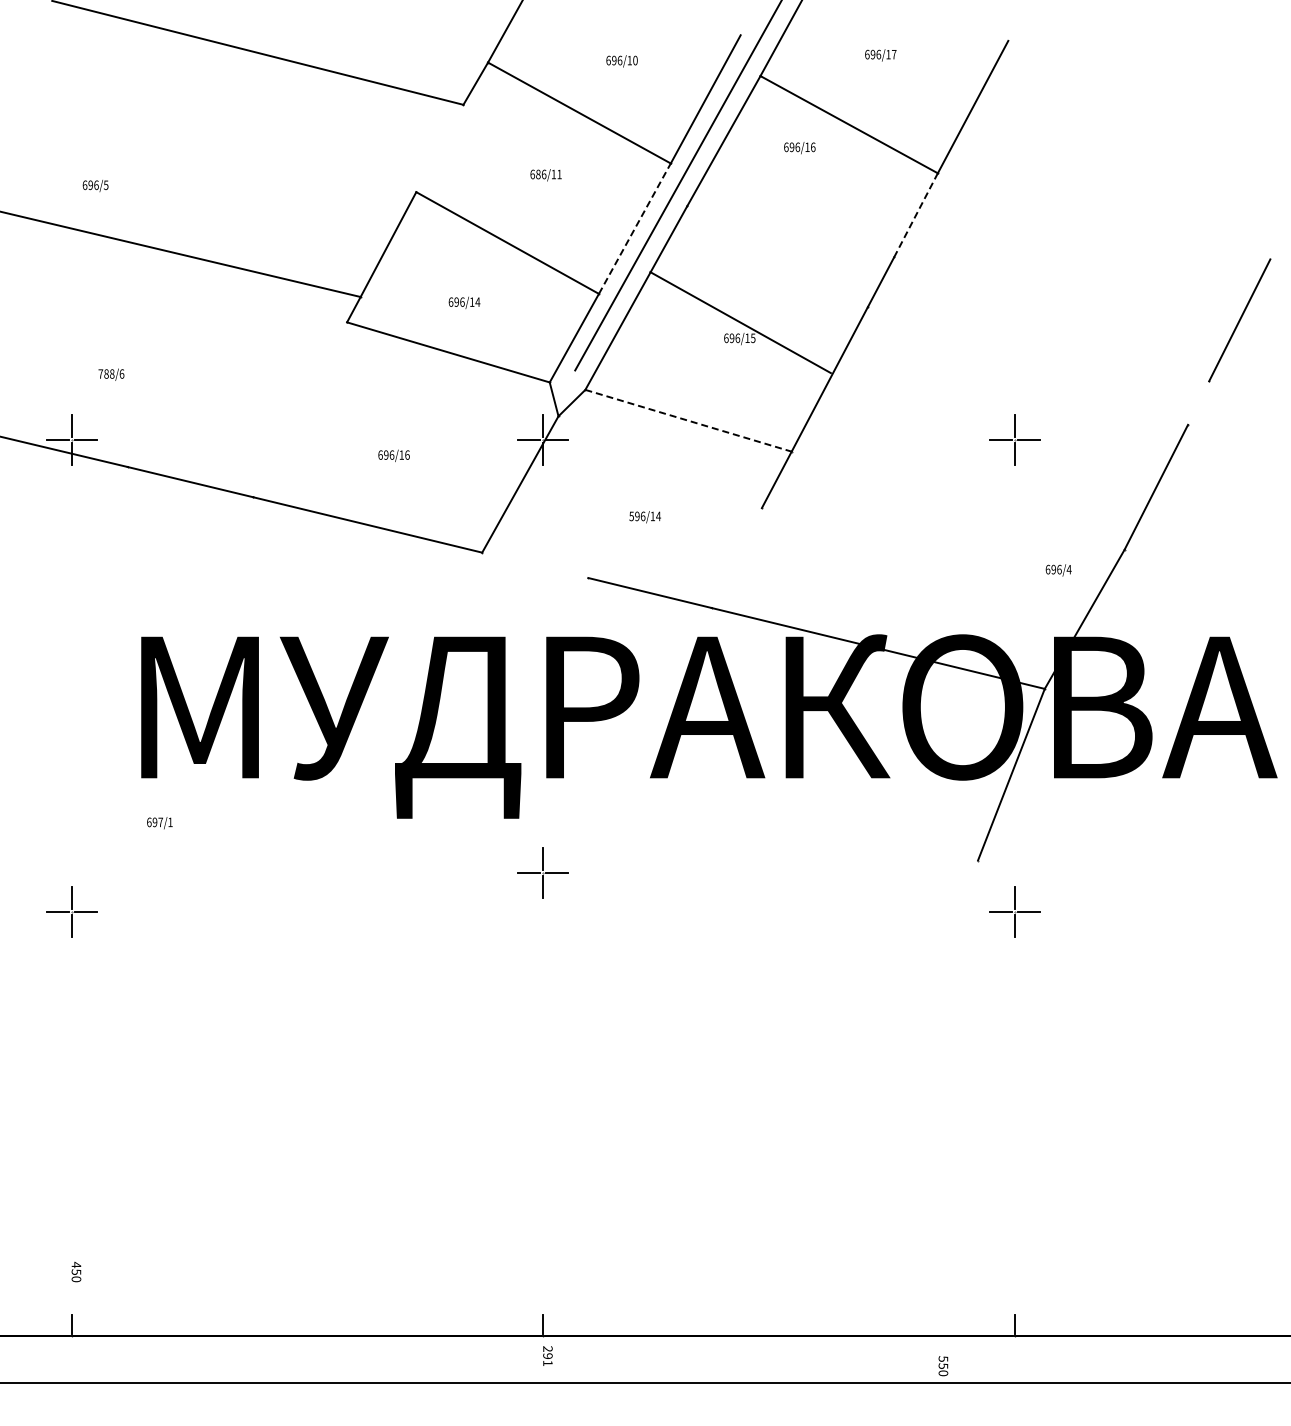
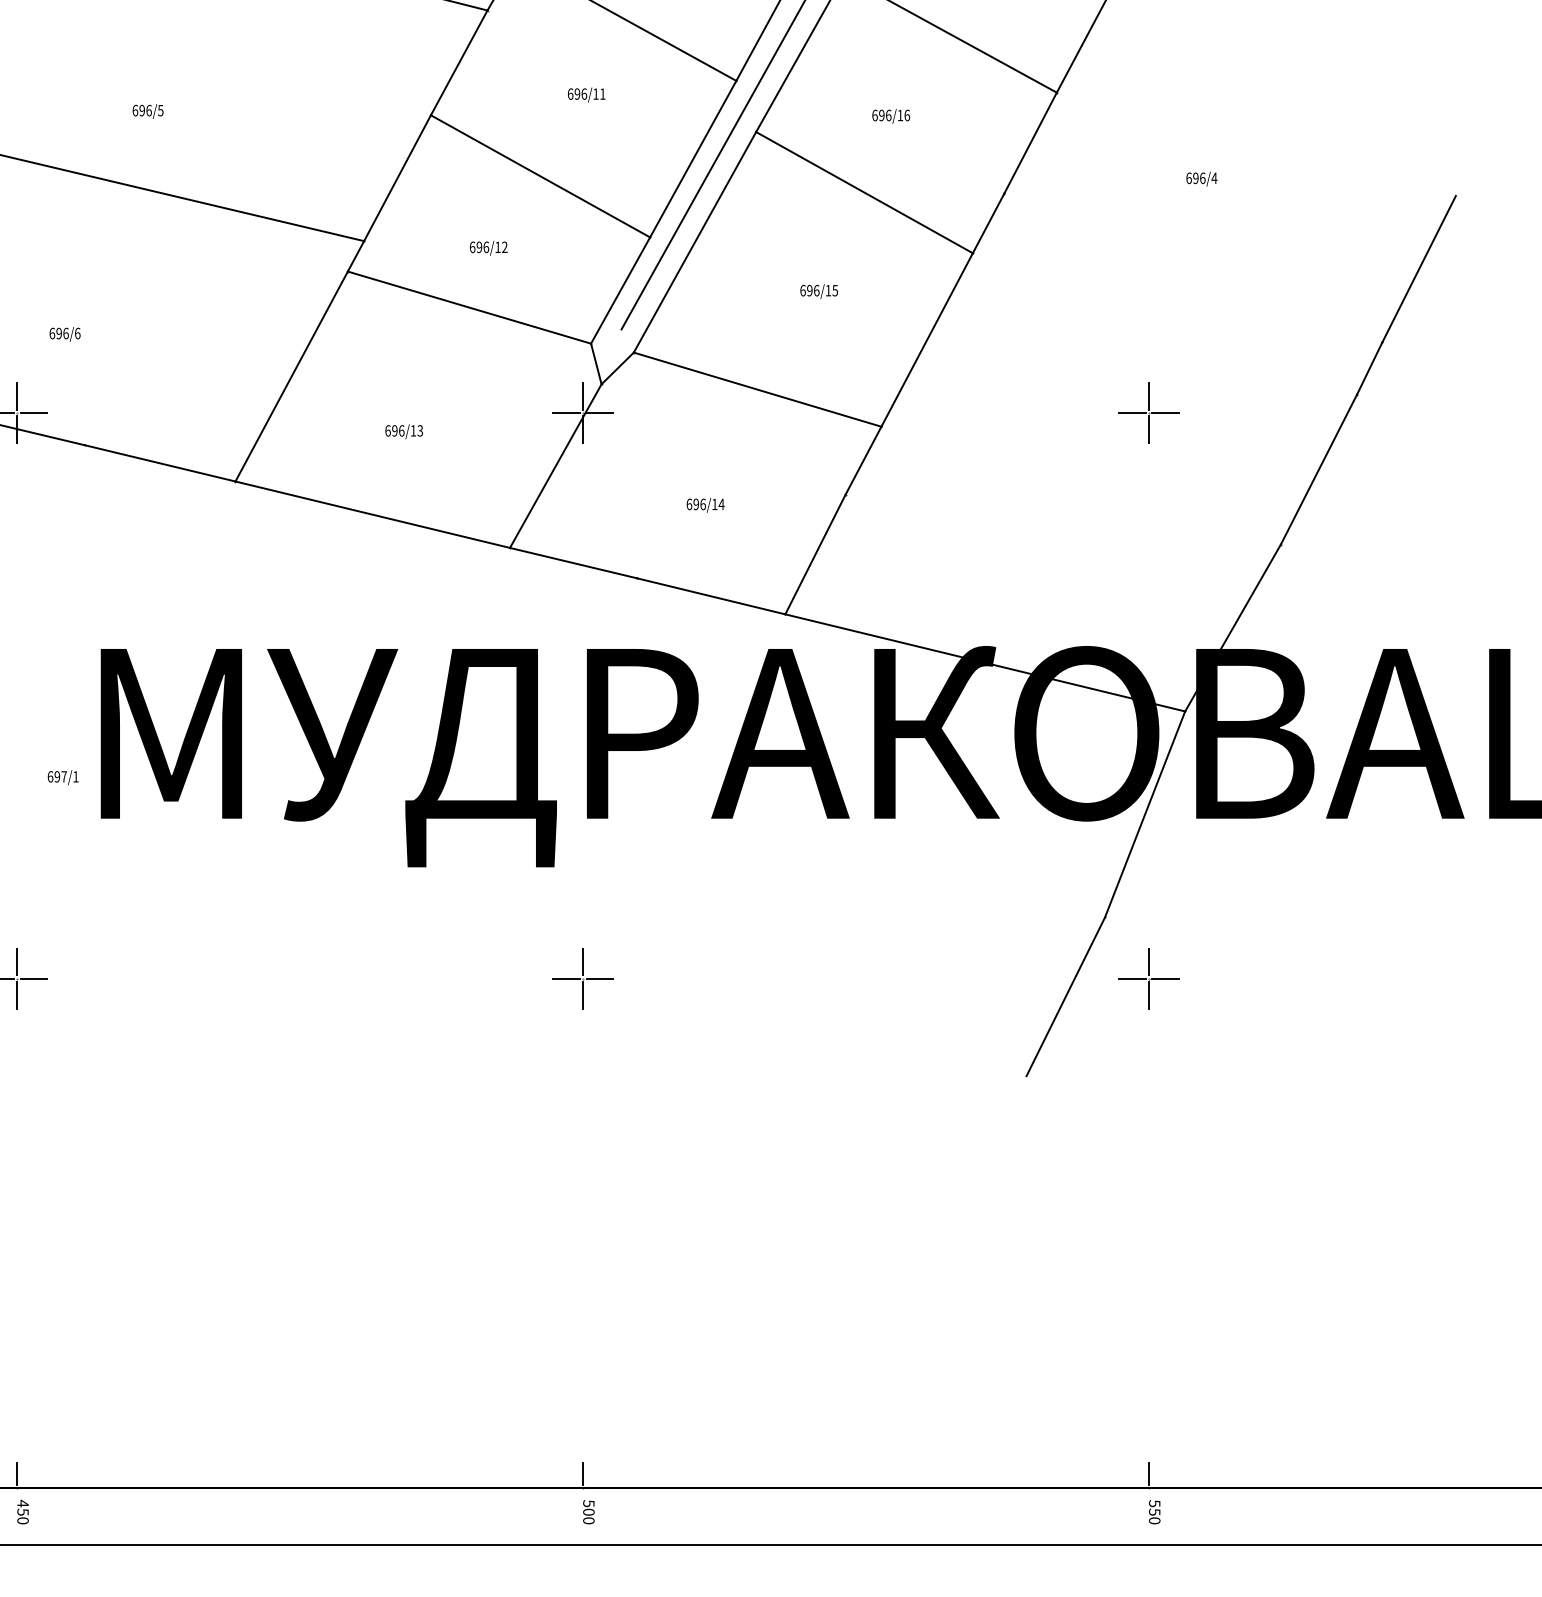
line: (439, 148) -> (458, 62), added
text: (799, 148) -> (890, 116), moved
text: (538, 174) -> (577, 94), 686/11 -> 696/11
text: (95, 186) -> (147, 112), moved
line: (916, 214) -> (1031, 142), dashed -> solid
line: (635, 228) -> (693, 158), dashed -> solid
text: (477, 301) -> (504, 246), 696/14 -> 696/12
line: (740, 322) -> (864, 192), moved
text: (106, 373) -> (59, 332), 788/6 -> 696/6
line: (1198, 402) -> (1369, 367), added
line: (300, 409) -> (291, 376), added
line: (688, 420) -> (757, 389), dashed -> solid
text: (407, 454) -> (420, 430), 696/16 -> 696/13
text: (631, 516) -> (689, 504), 596/14 -> 696/14
line: (736, 558) -> (815, 554), added
line: (535, 565) -> (573, 563), added
text: (1058, 570) -> (1201, 179), moved
text: (159, 823) -> (62, 778), moved
part: (542, 872) -> (582, 978), moved
line: (945, 926) -> (1066, 996), added
text: (76, 1271) -> (23, 1511), moved
text: (547, 1356) -> (588, 1512), 291 -> 500
text: (943, 1366) -> (1154, 1512), moved

